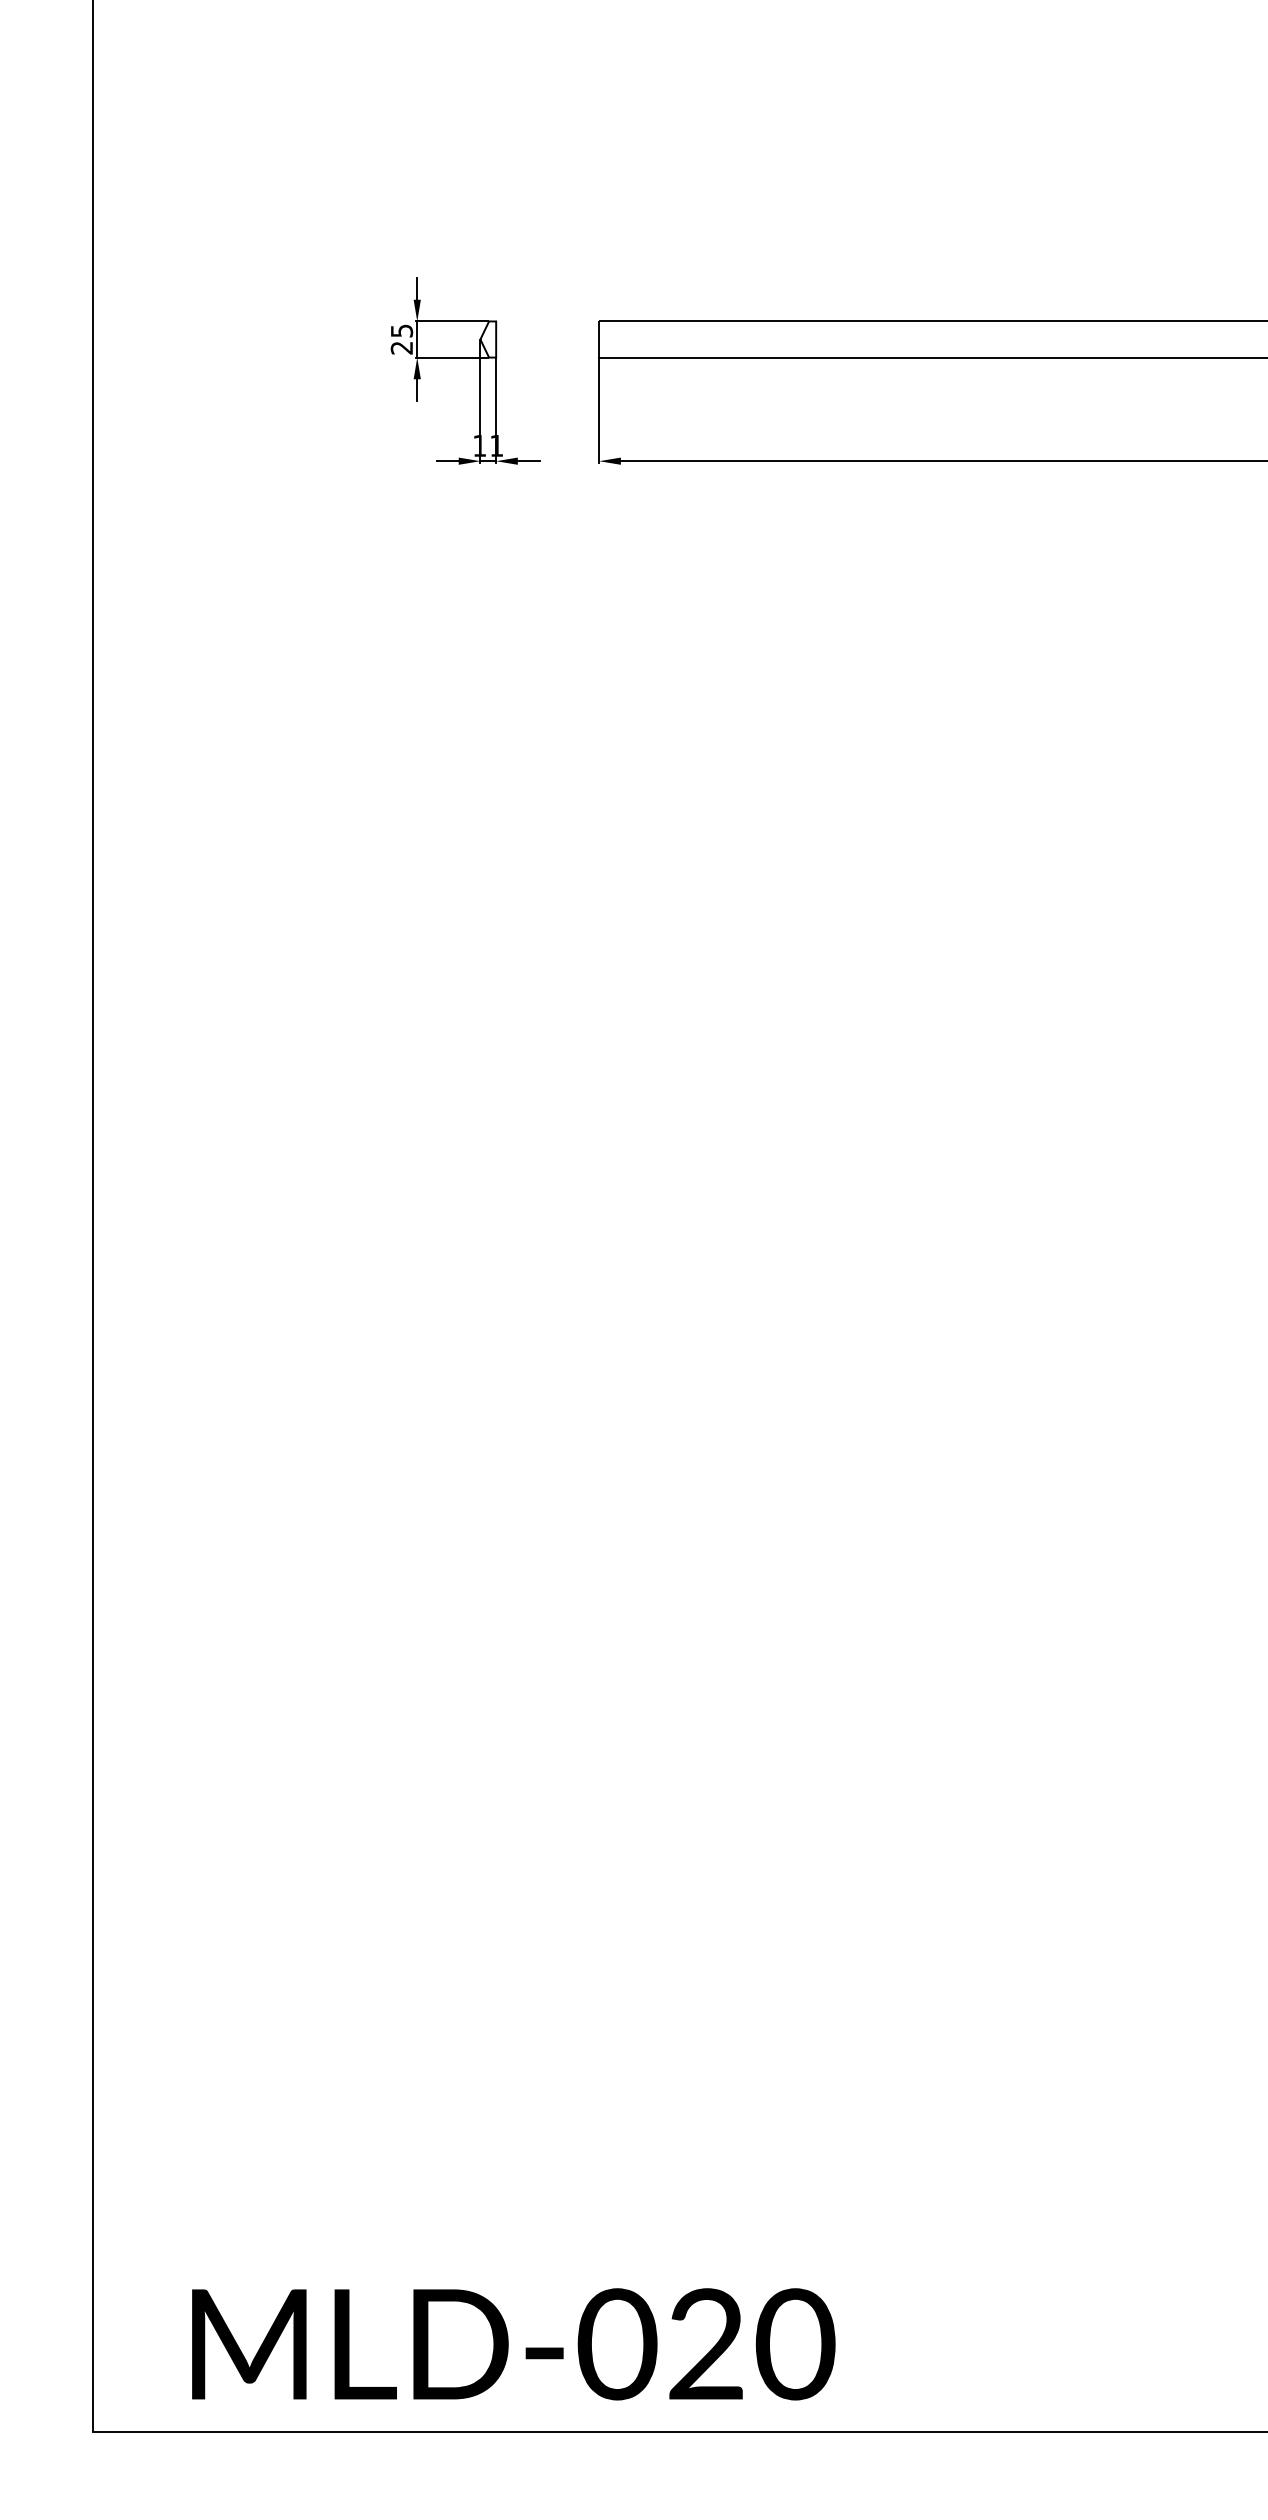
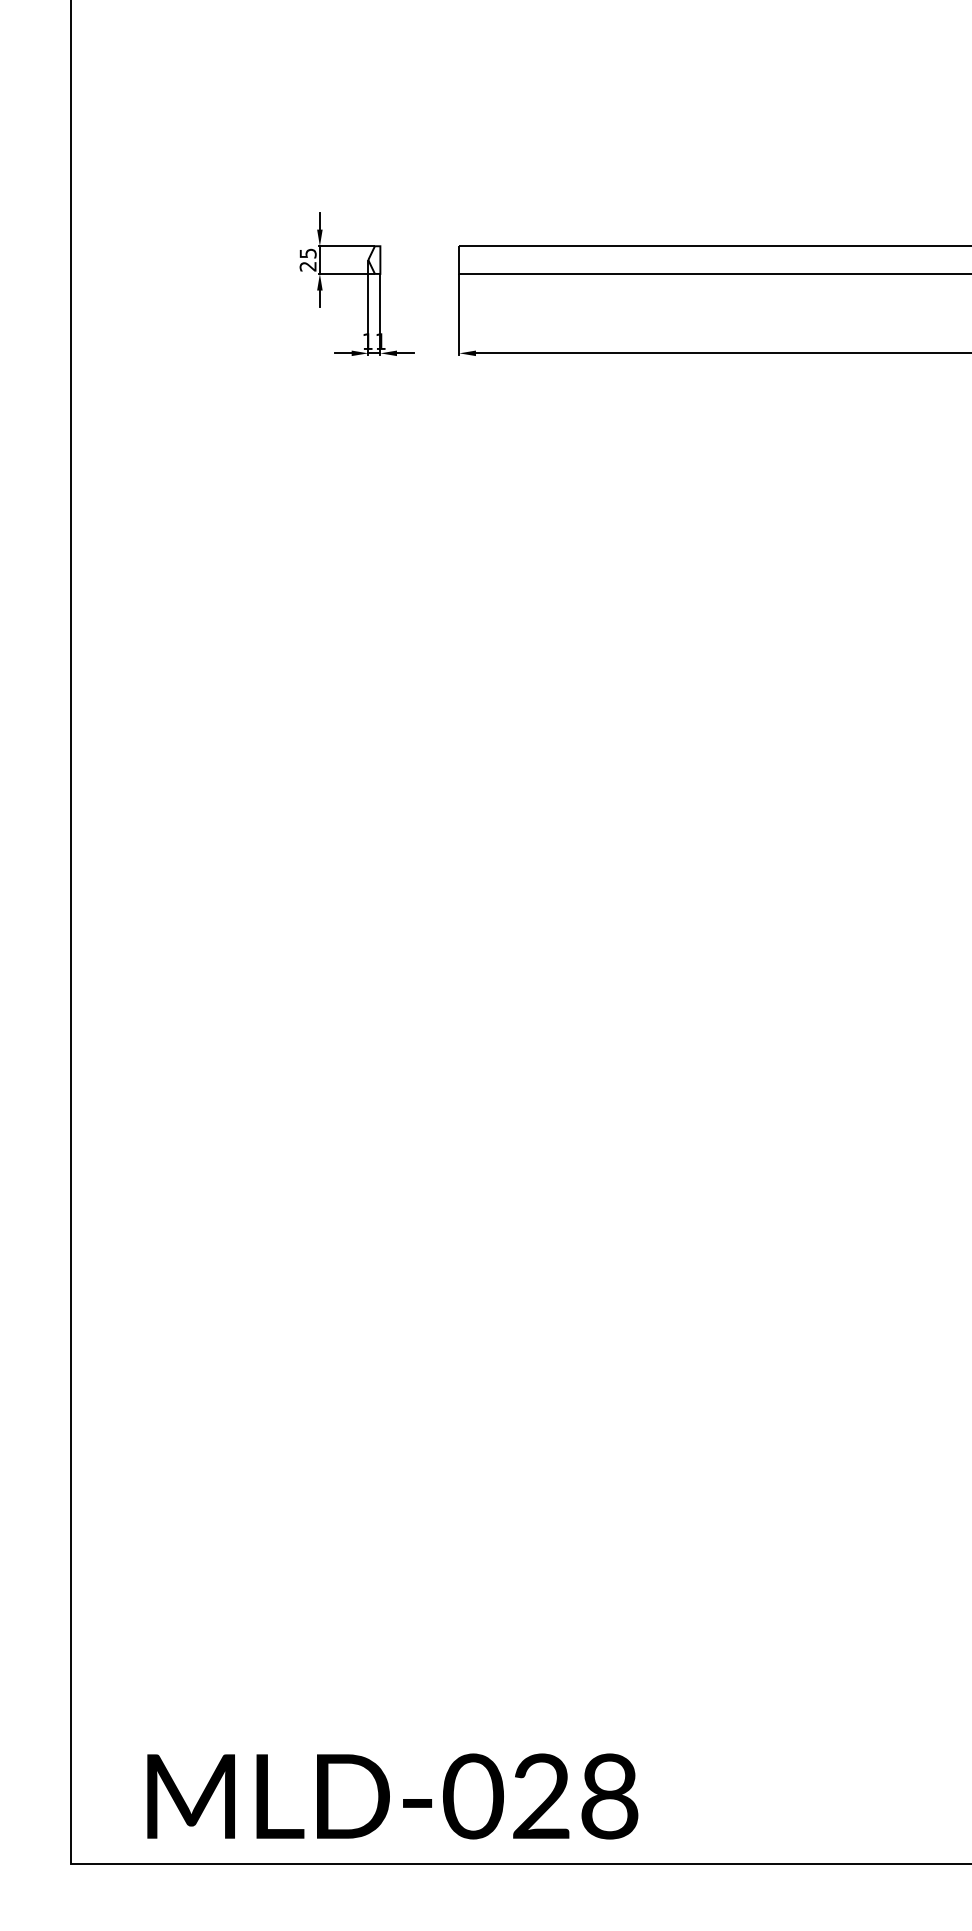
text: (795, 2344) -> (609, 1796), MLD-020 -> MLD-028

